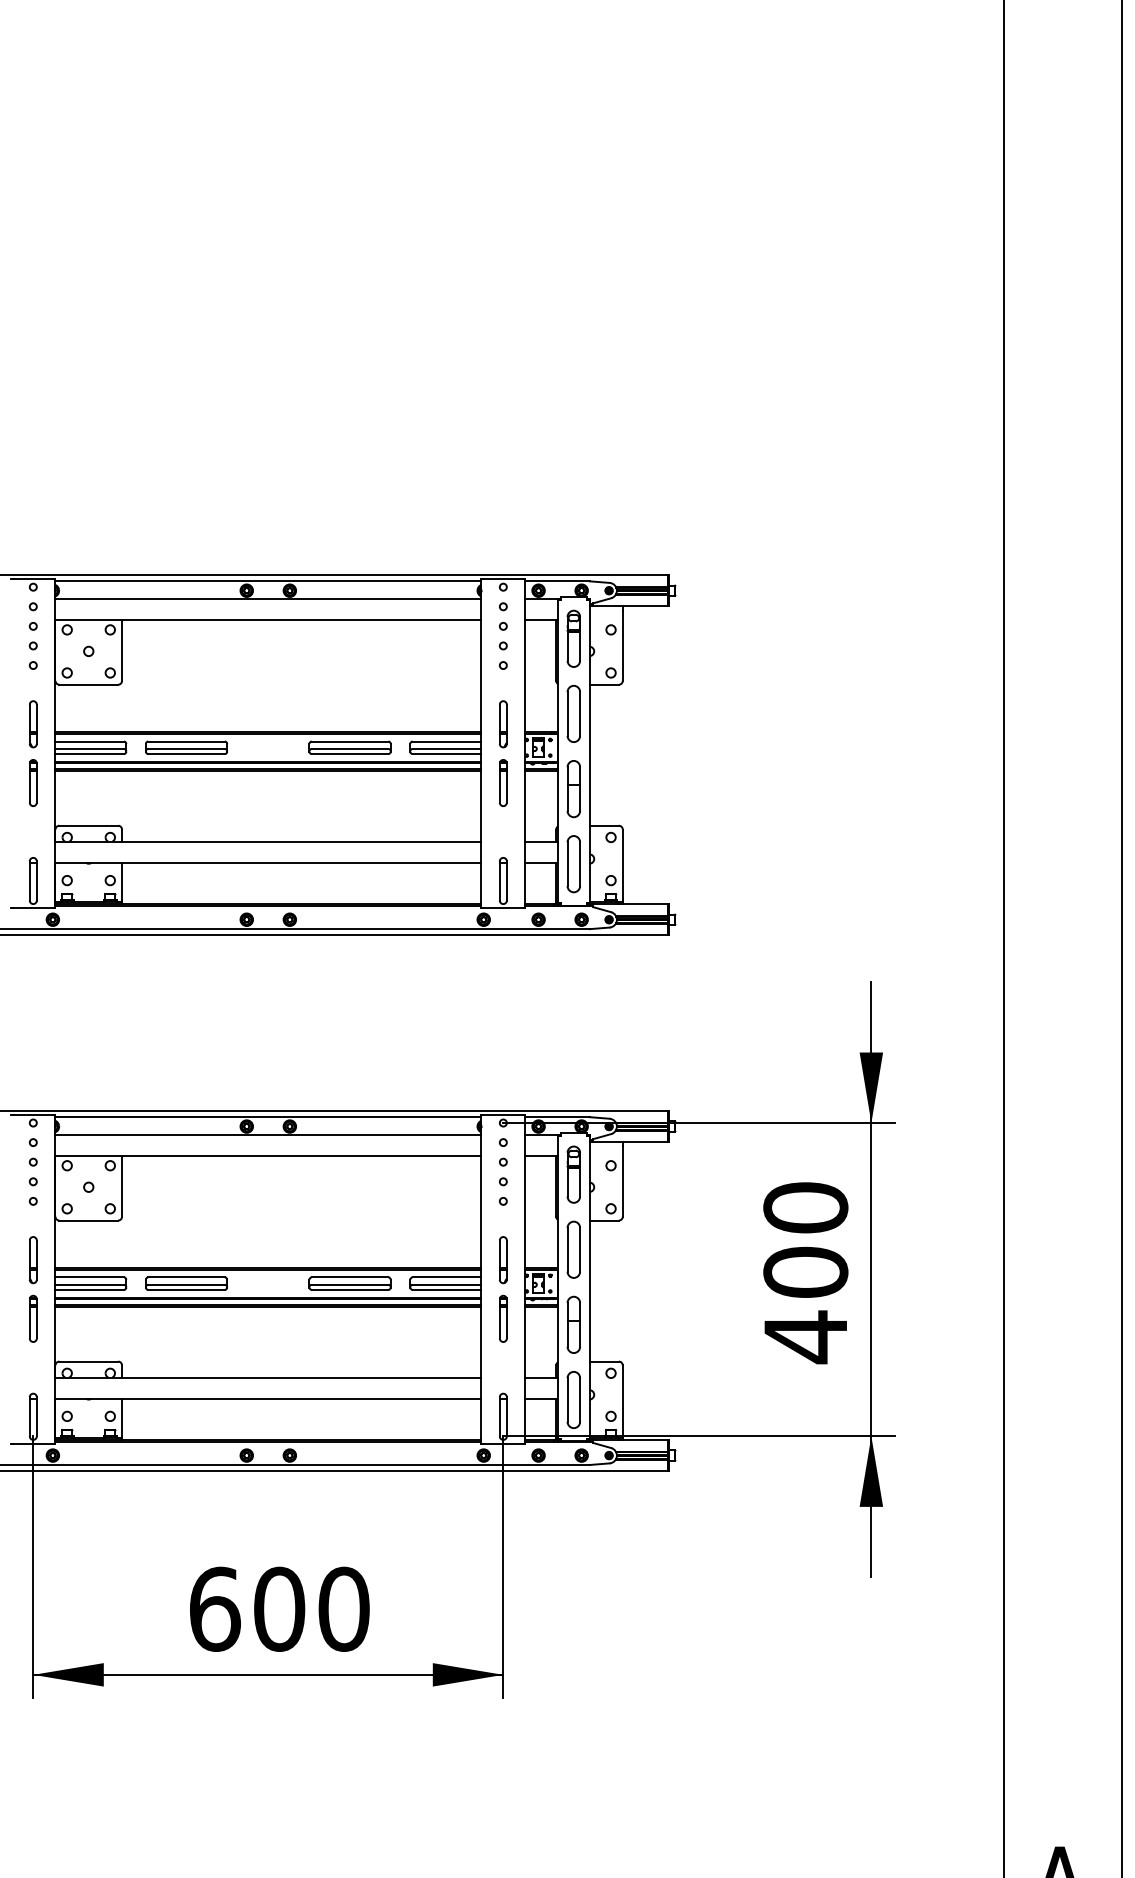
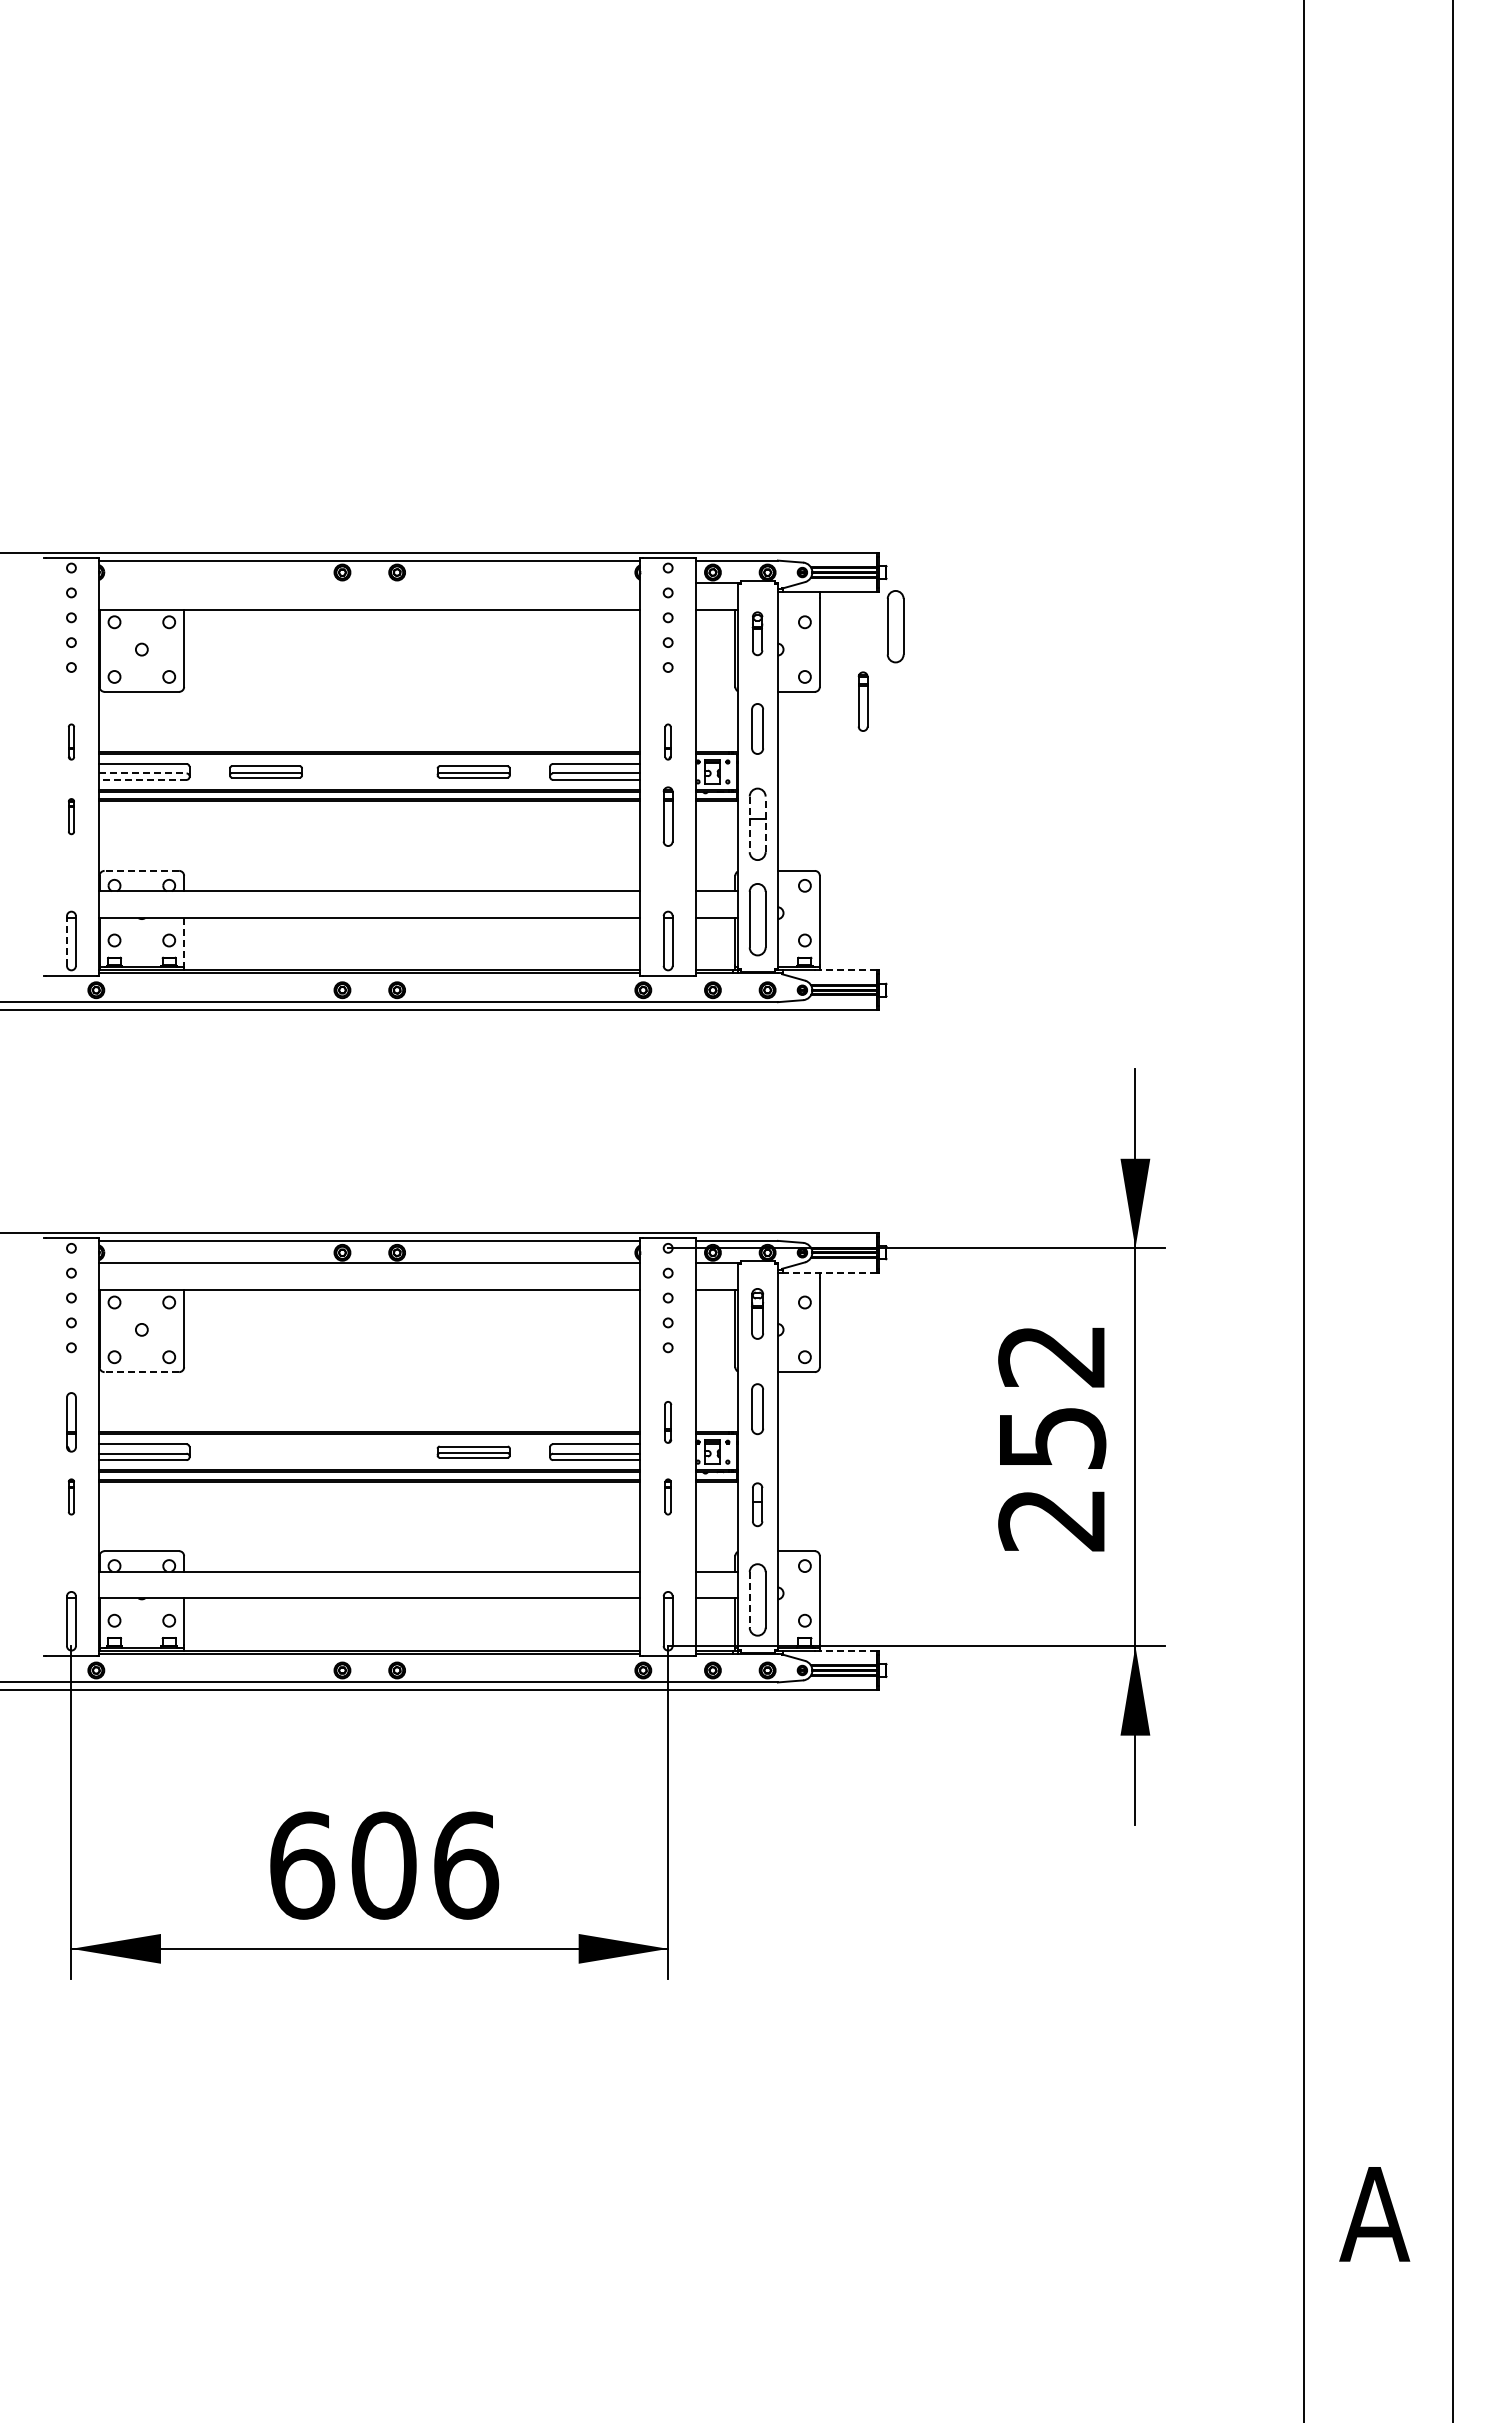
line: (268, 598) -> (369, 582), removed
part: (682, 633) -> (895, 626), added
part: (573, 638) -> (757, 633), size x0.6
part: (656, 692) -> (862, 701), added
part: (573, 713) -> (757, 728), size x0.7
part: (33, 723) -> (71, 741), size x0.6
part: (502, 723) -> (667, 741), size x0.6
part: (186, 747) -> (265, 771), size x0.7
part: (349, 747) -> (473, 771), size x0.7
line: (89, 749) -> (142, 773), solid -> dashed
line: (89, 753) -> (142, 779), solid -> dashed
part: (33, 782) -> (71, 816), size x0.6
line: (567, 789) -> (749, 824), solid -> dashed
line: (580, 789) -> (765, 824), solid -> dashed
line: (88, 825) -> (141, 870), solid -> dashed
line: (29, 881) -> (66, 941), solid -> dashed
line: (122, 882) -> (184, 942), solid -> dashed
line: (645, 904) -> (848, 970), solid -> dashed
line: (630, 1142) -> (829, 1272), solid -> dashed
part: (573, 1174) -> (757, 1313), size x0.7
line: (88, 1220) -> (141, 1372), solid -> dashed
part: (573, 1249) -> (757, 1408), size x0.7
part: (502, 1260) -> (667, 1422), size x0.7
text: (806, 1272) -> (1052, 1438), 400 -> 252
part: (186, 1283) -> (265, 1451), removed
part: (349, 1283) -> (473, 1451), size x0.7
part: (33, 1318) -> (71, 1496), size x0.6
part: (502, 1318) -> (667, 1496), size x0.6
part: (573, 1324) -> (757, 1504), size x0.6
line: (567, 1399) -> (749, 1599), solid -> dashed
line: (645, 1439) -> (848, 1650), solid -> dashed
text: (344, 1609) -> (466, 1865), 600 -> 606

